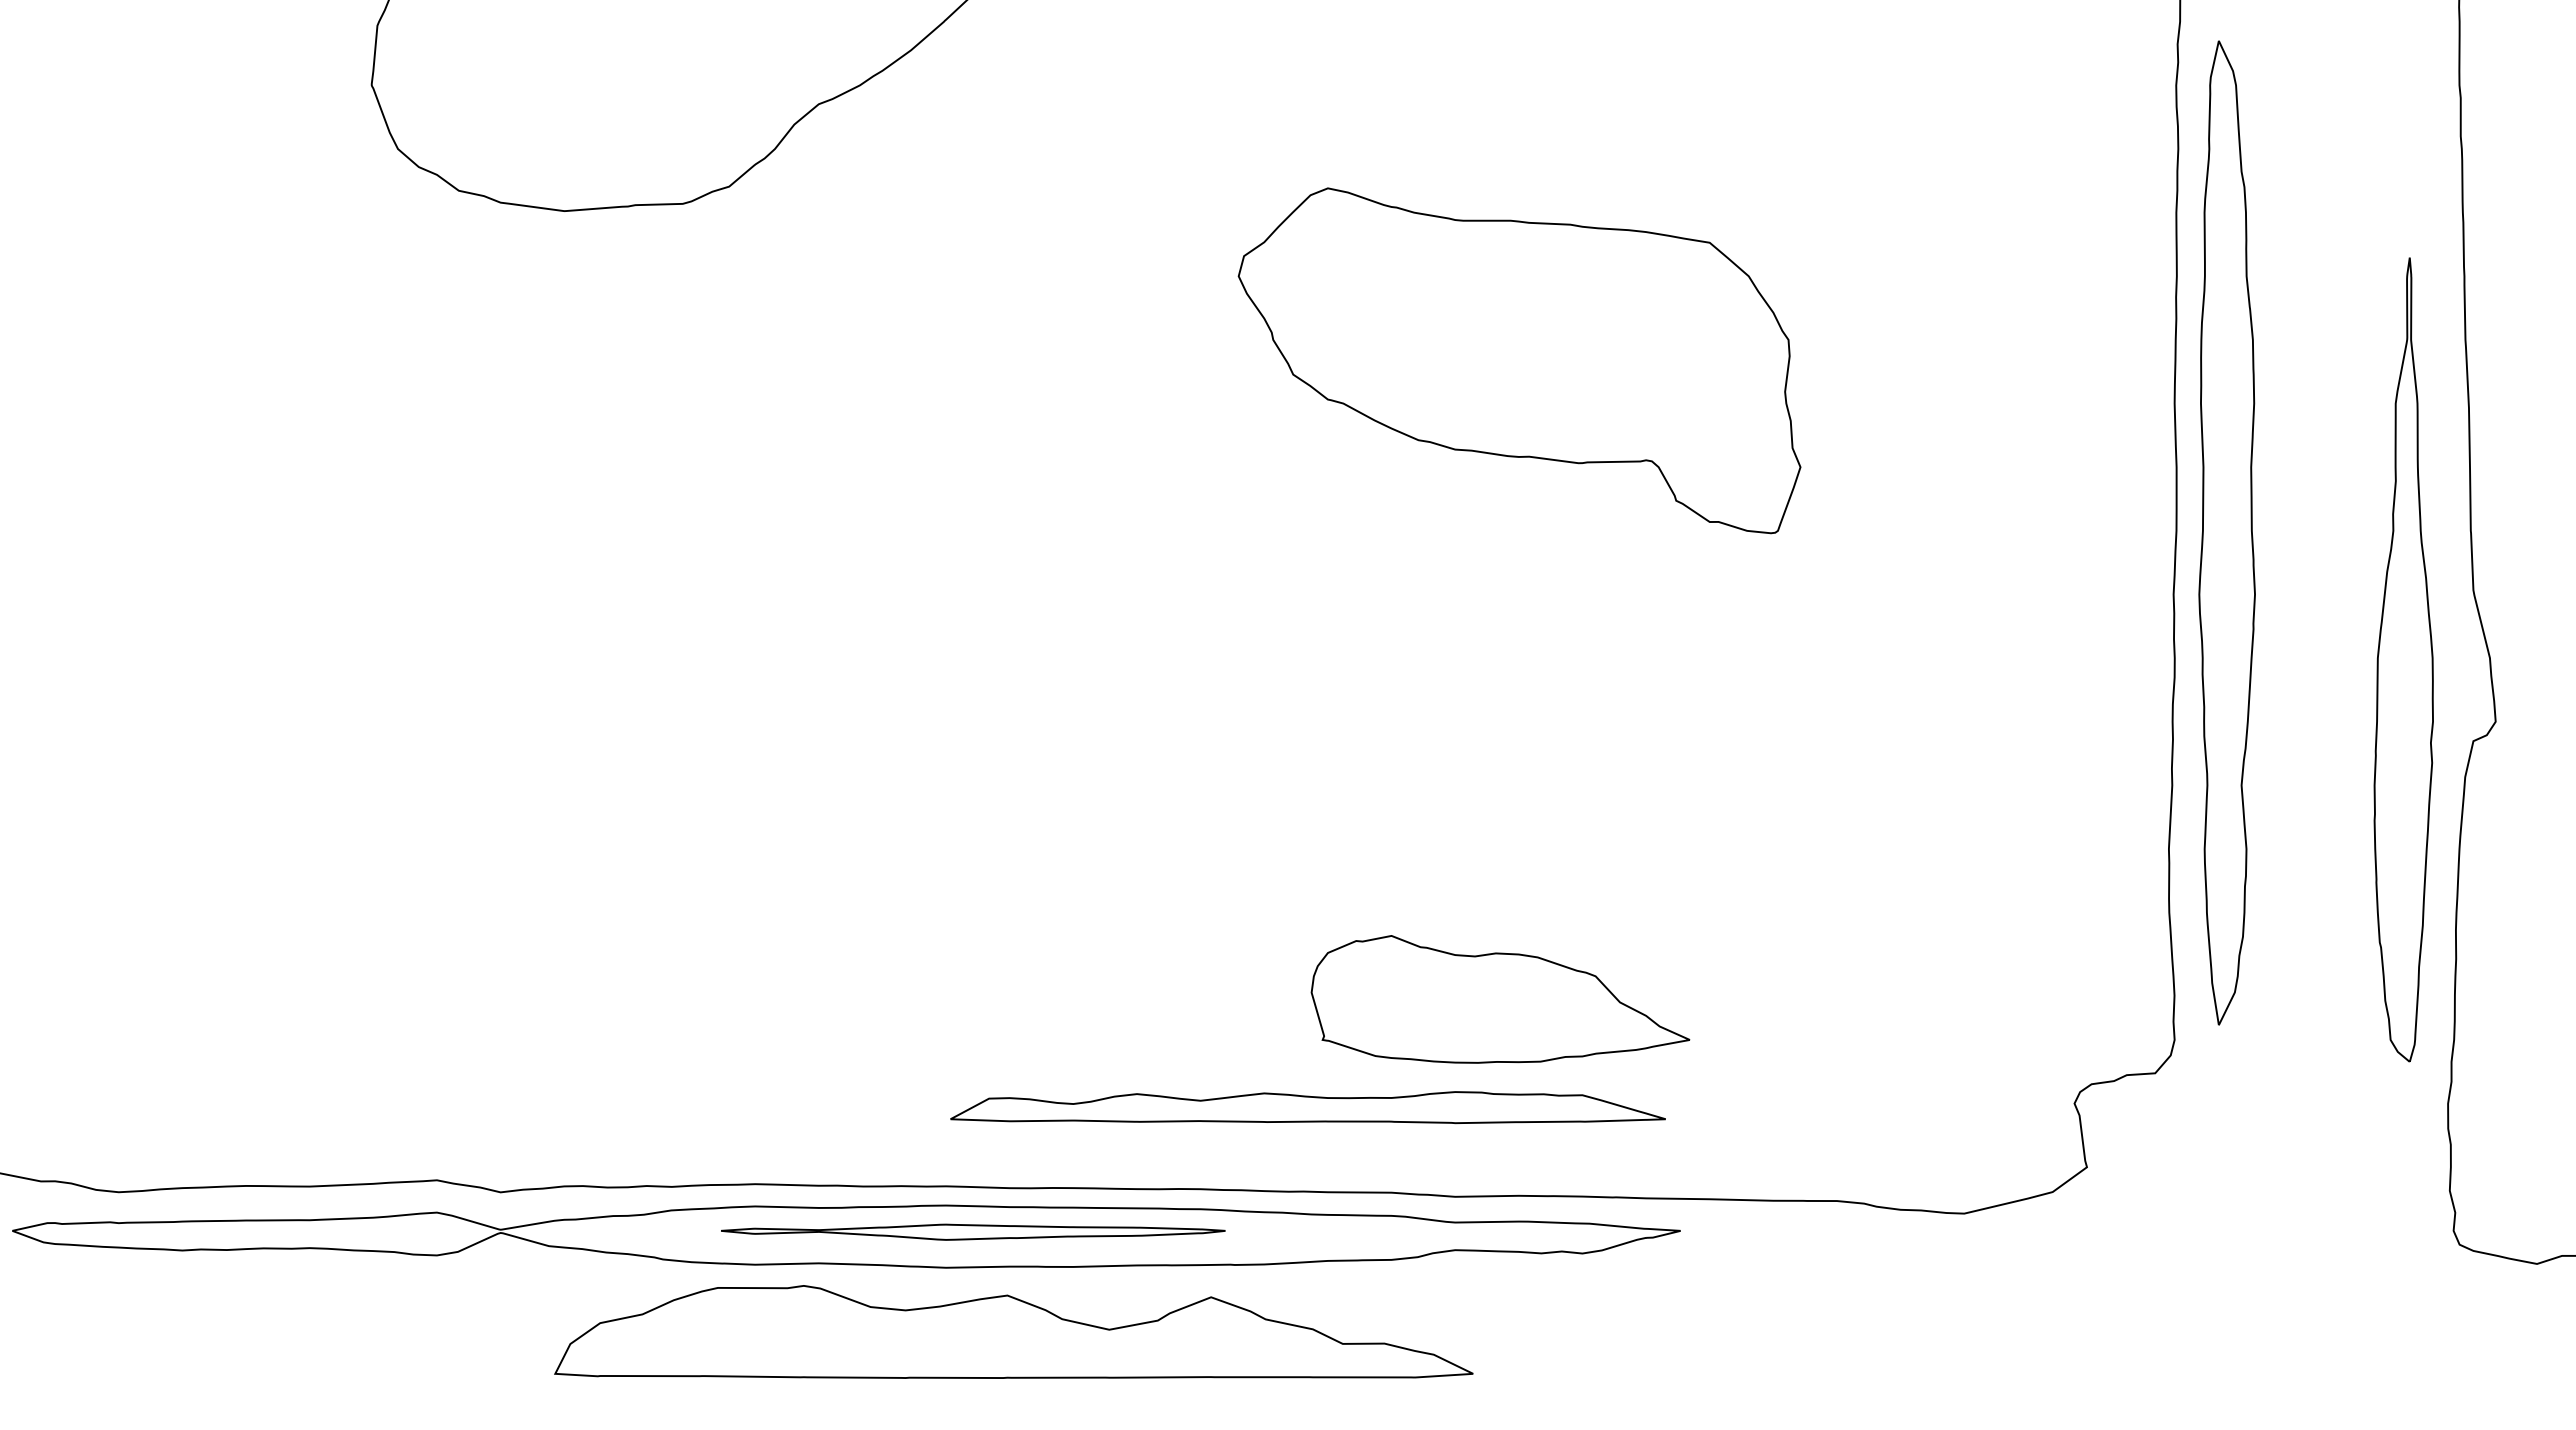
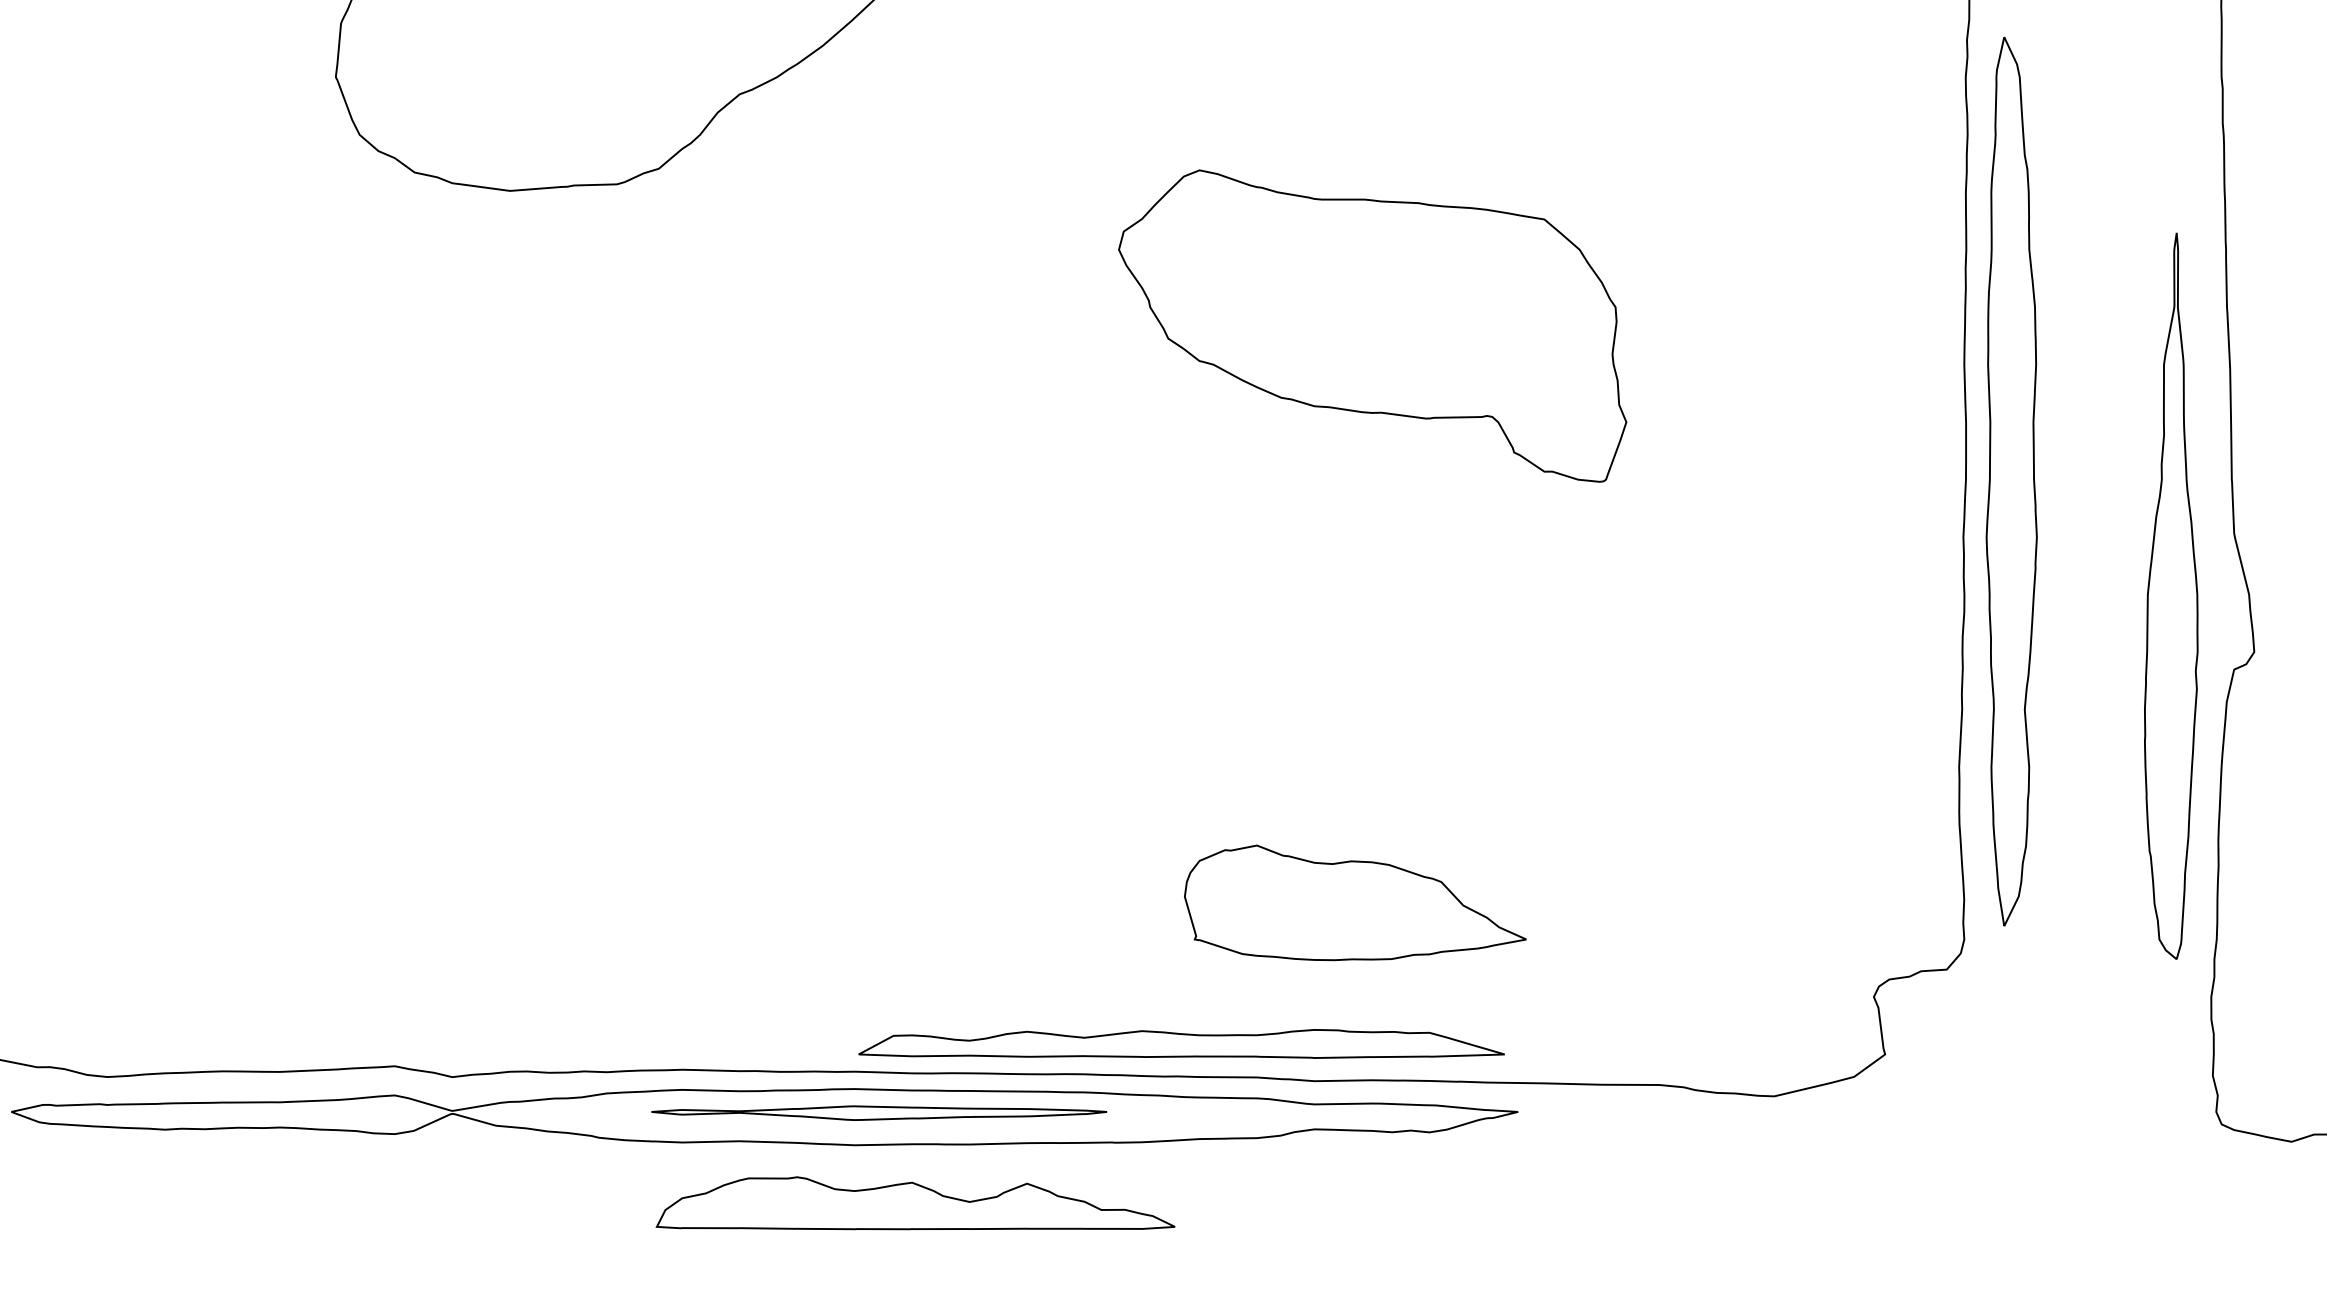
part: (1307, 1107) -> (1181, 1043), moved
part: (1013, 1331) -> (915, 1202), size x0.62

